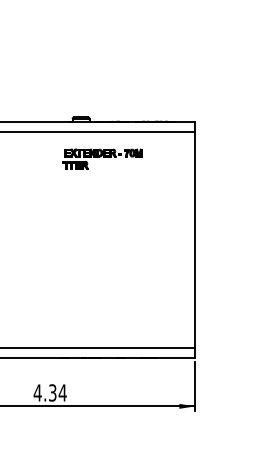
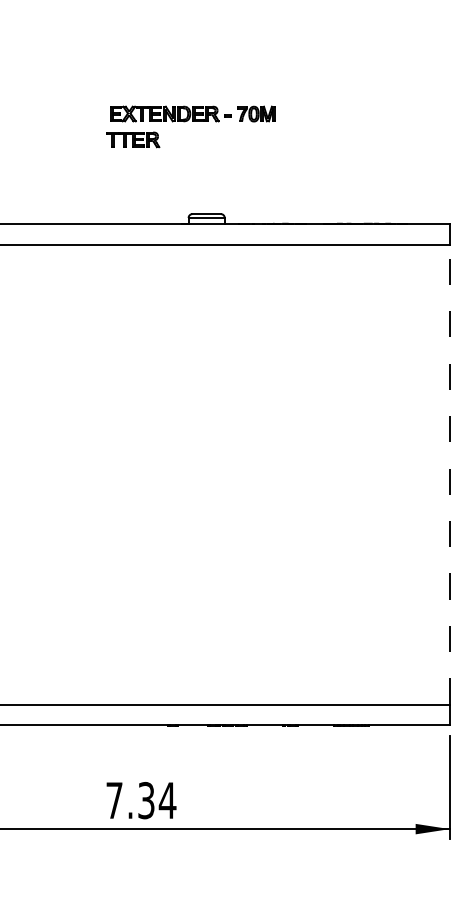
part: (102, 158) -> (190, 125), moved
line: (195, 239) -> (449, 474), solid -> dashed
text: (37, 392) -> (113, 799), 4.34 -> 7.34

